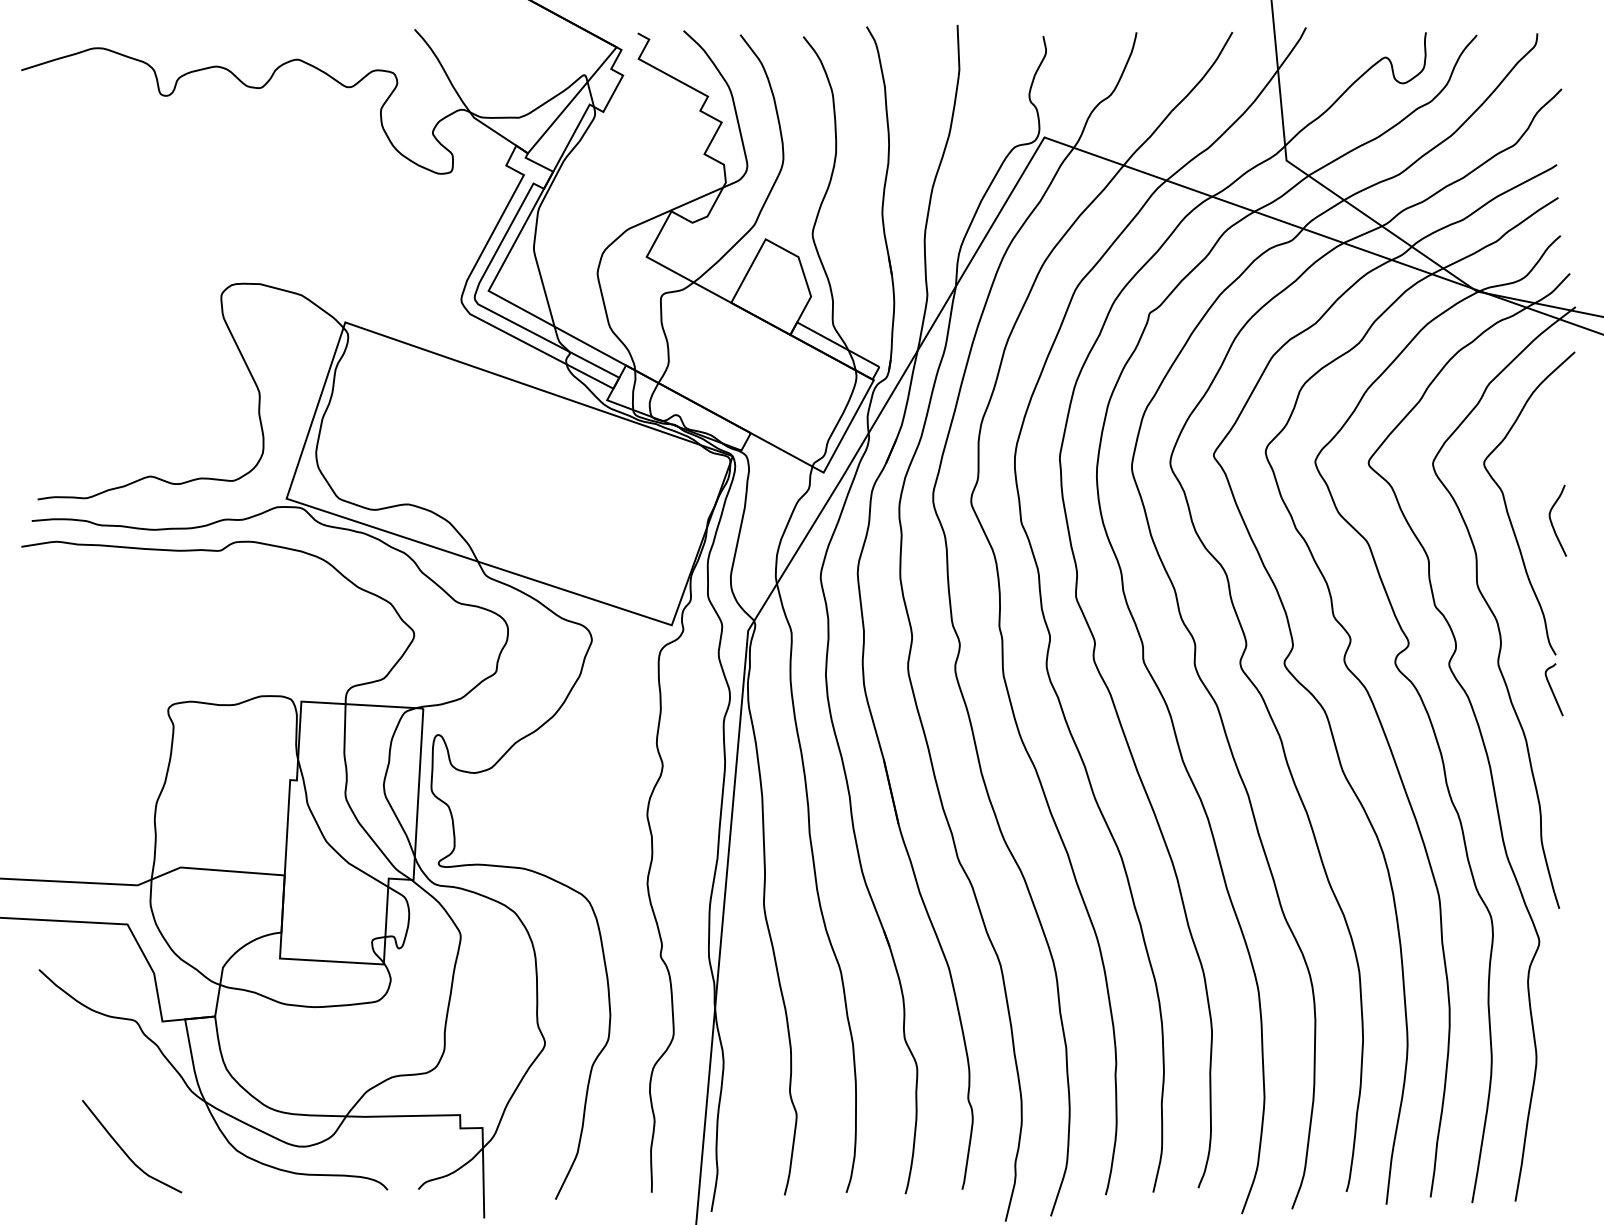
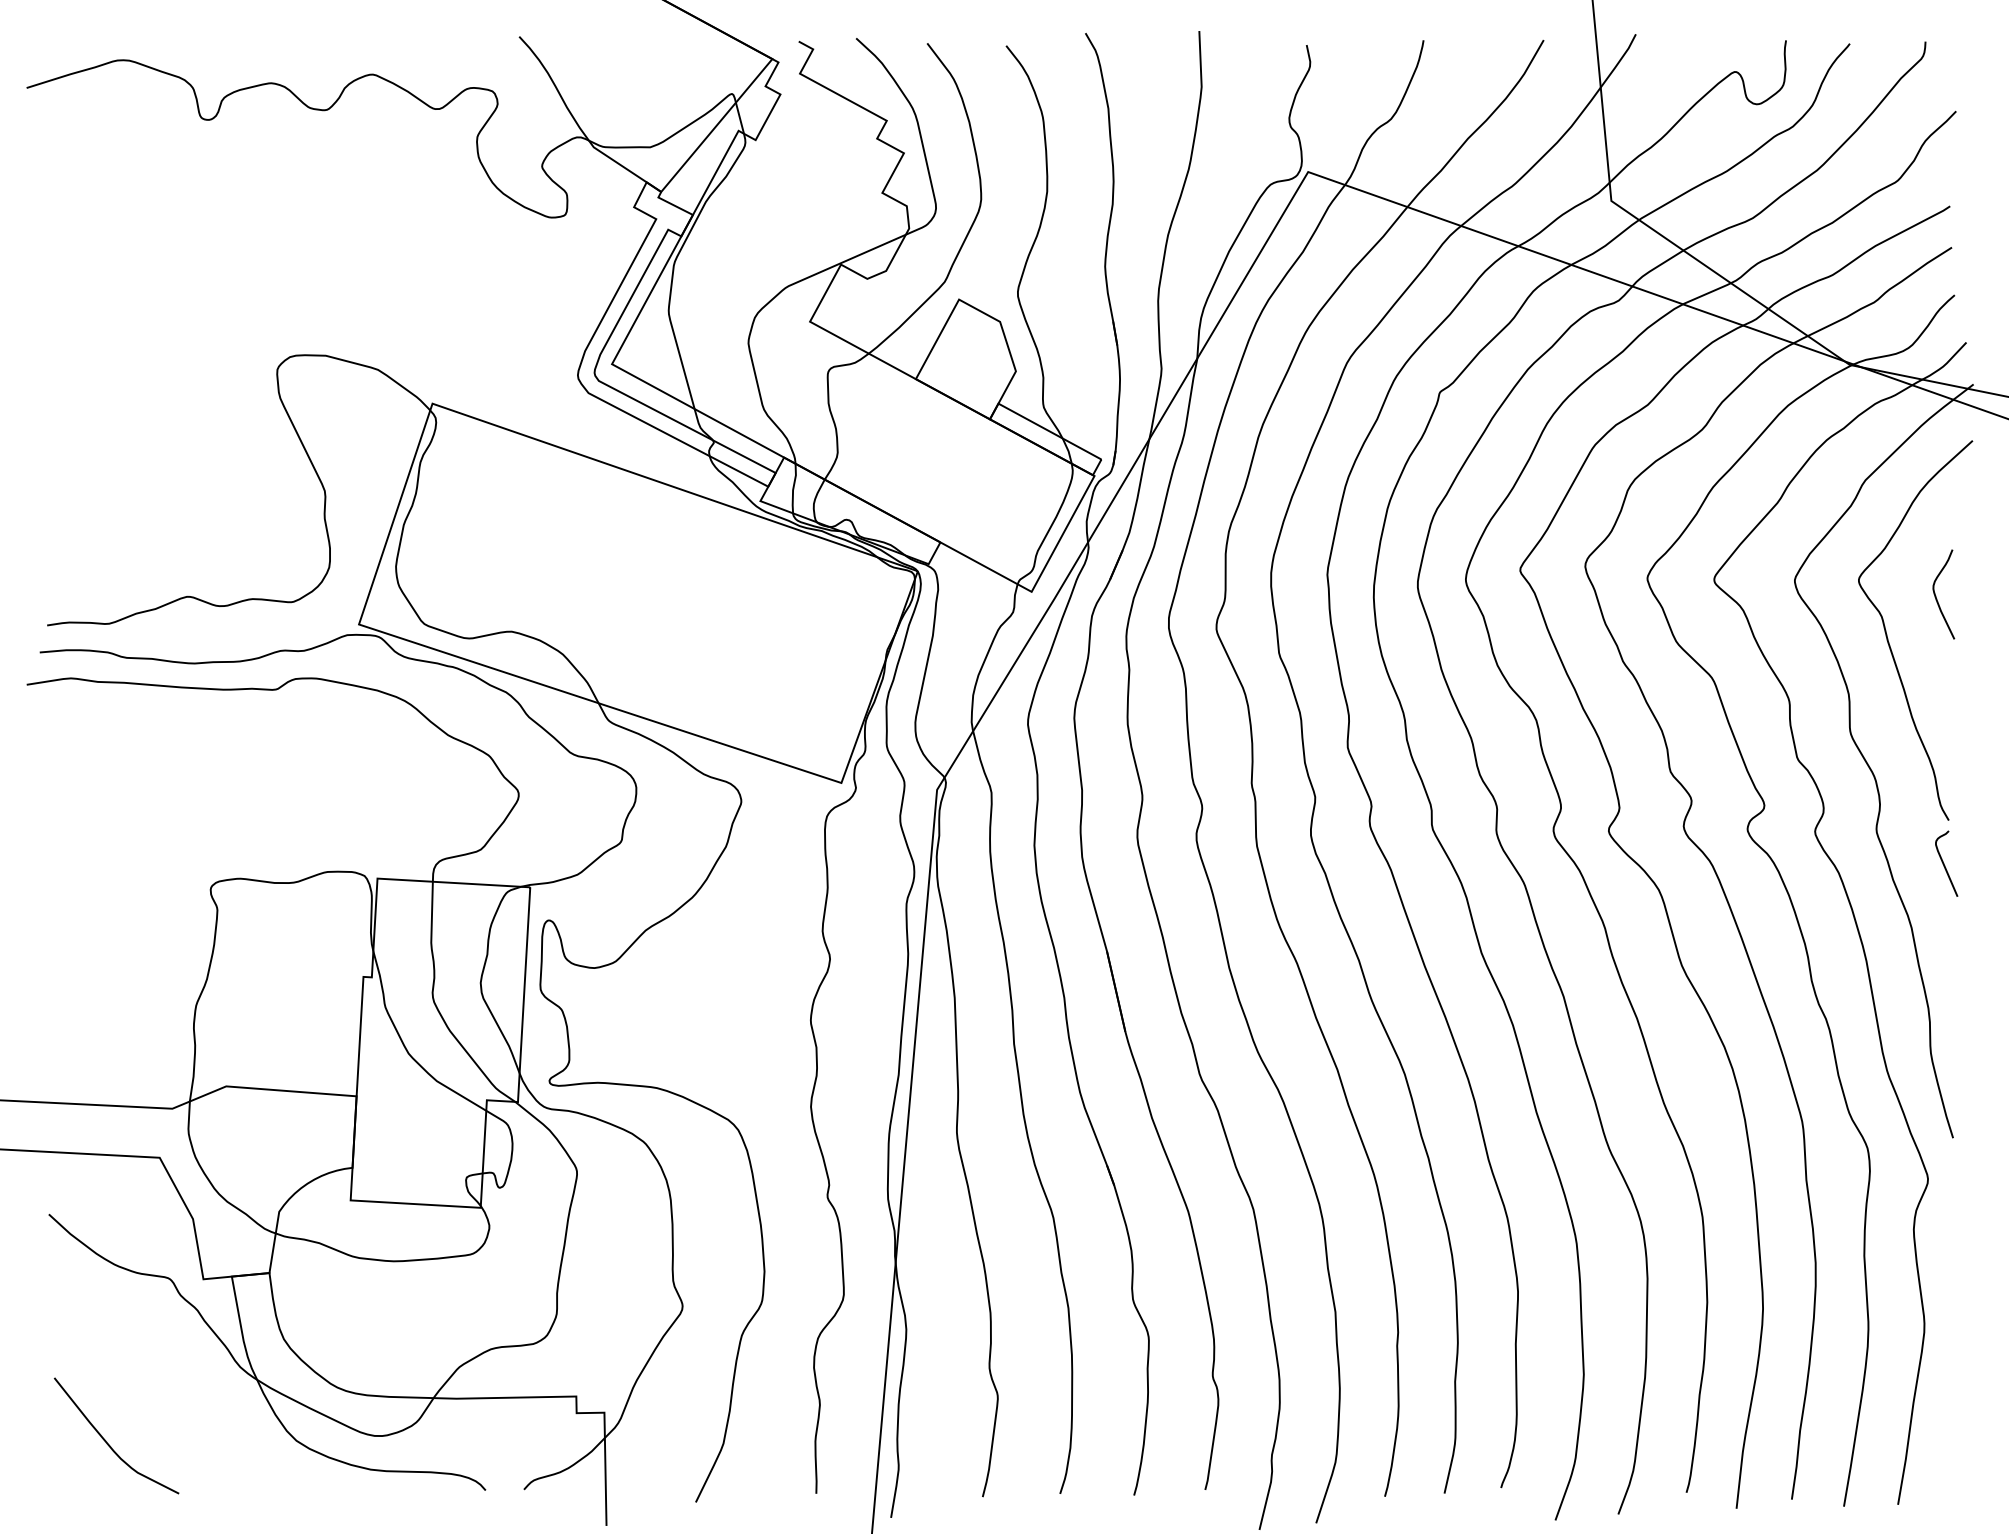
curve: (1552, 522) -> (1936, 596), moved
curve: (125, 1151) -> (108, 1442), moved

